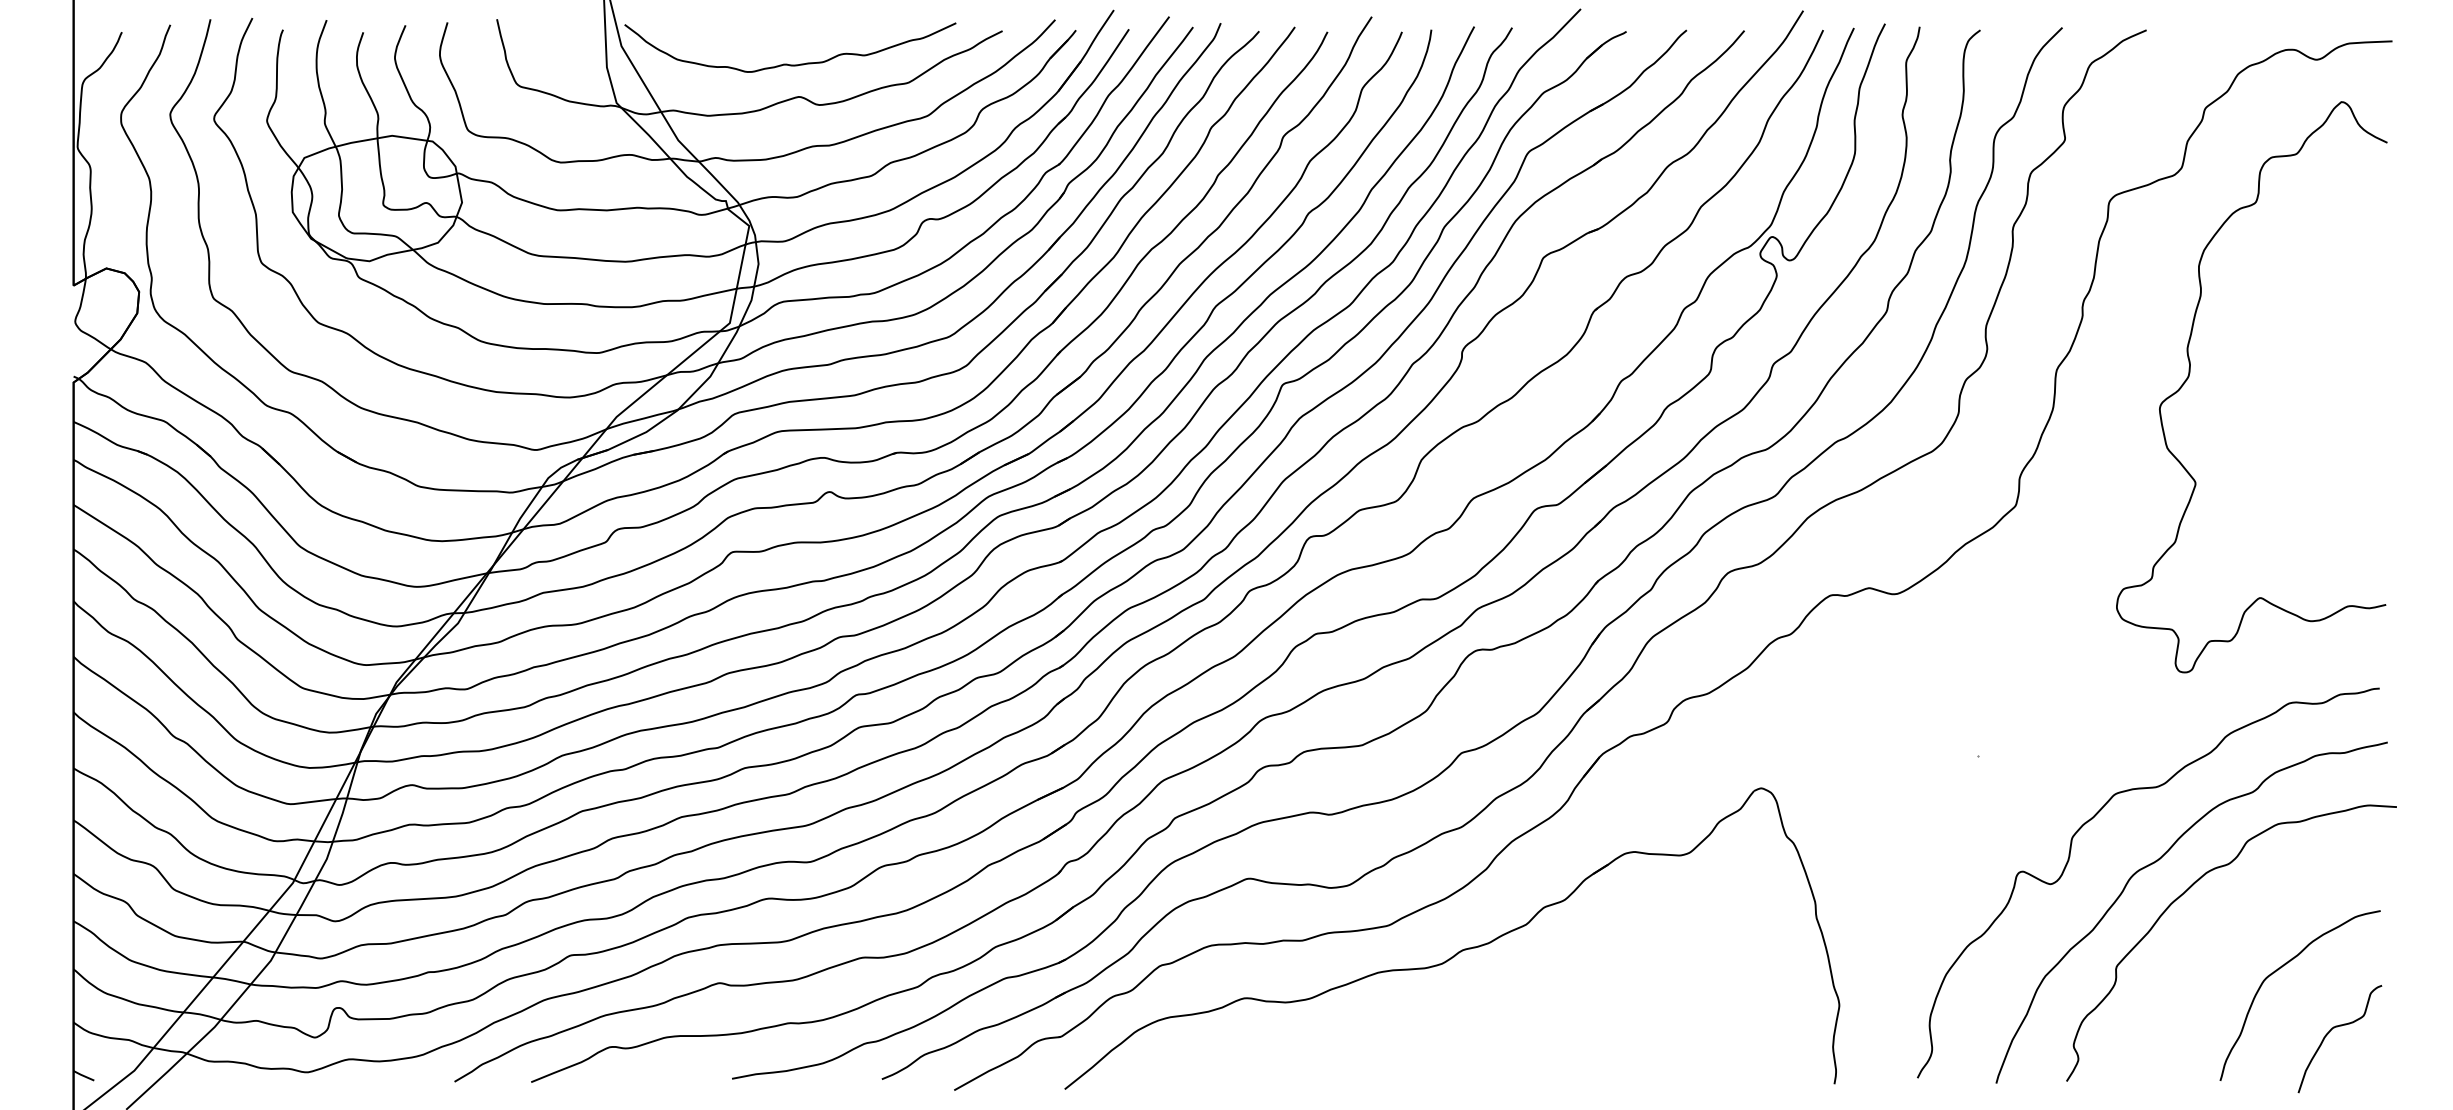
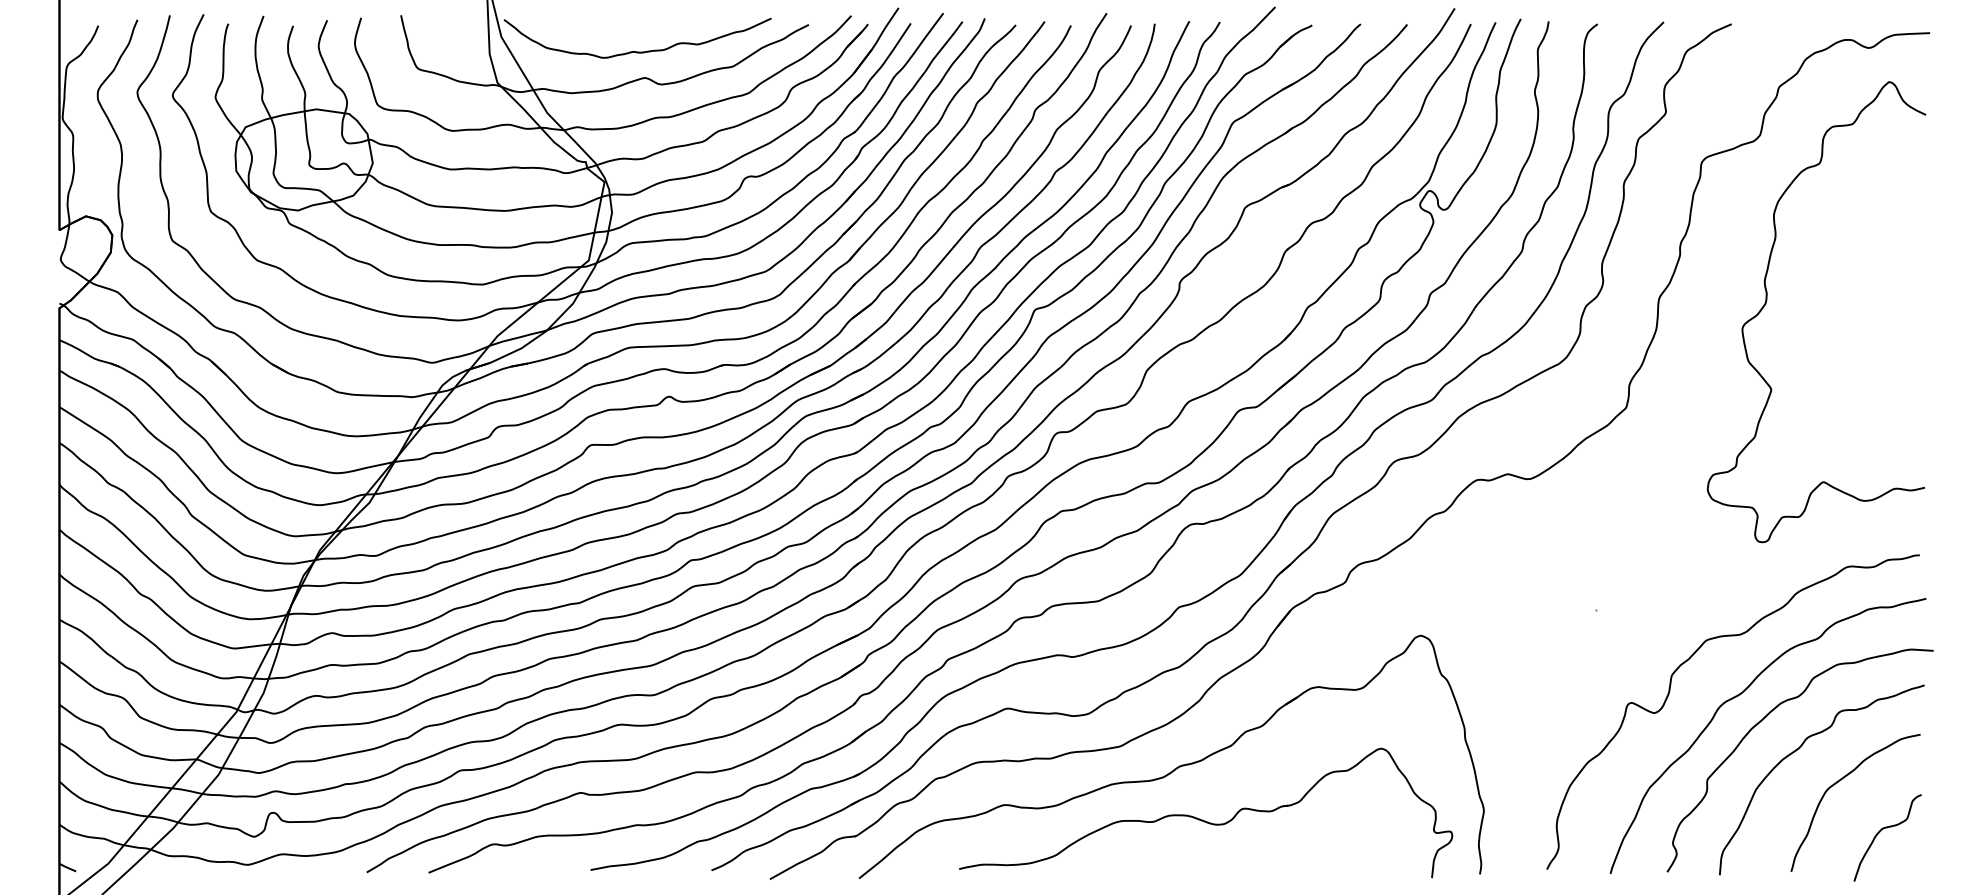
curve: (2228, 930) -> (1797, 750), added
part: (1490, 1016) -> (1202, 819), added

